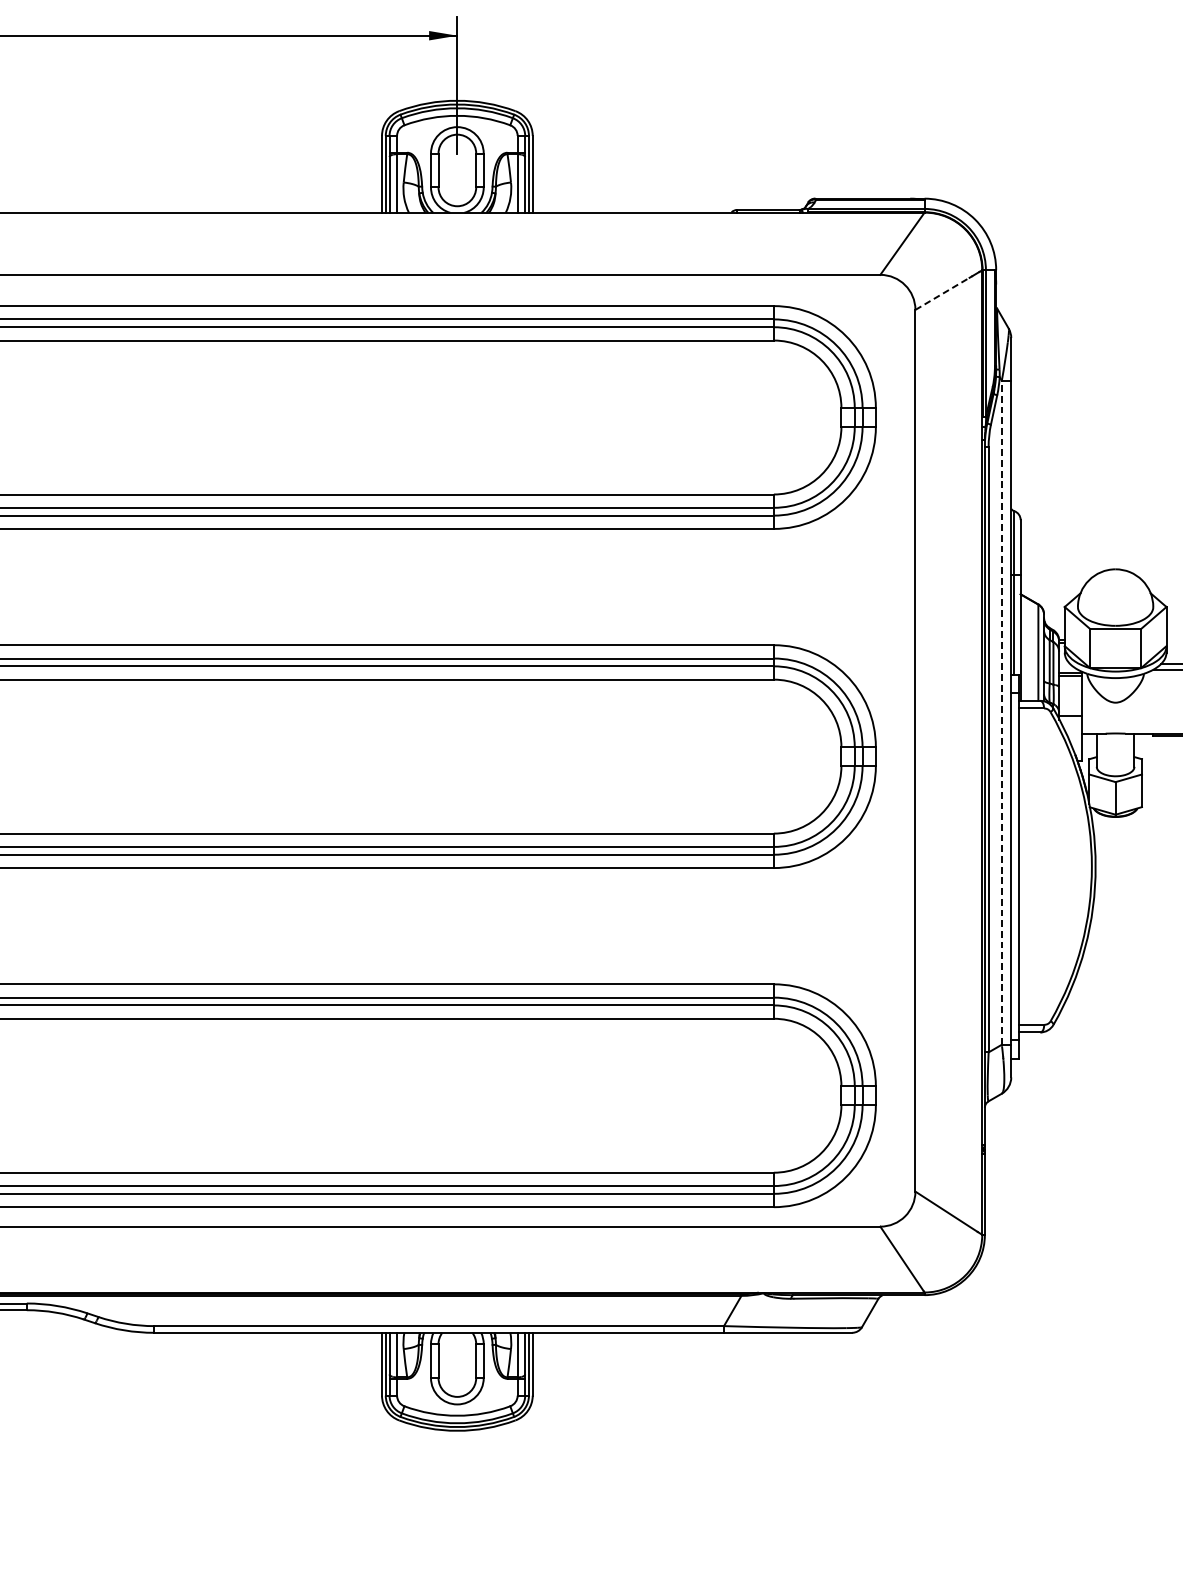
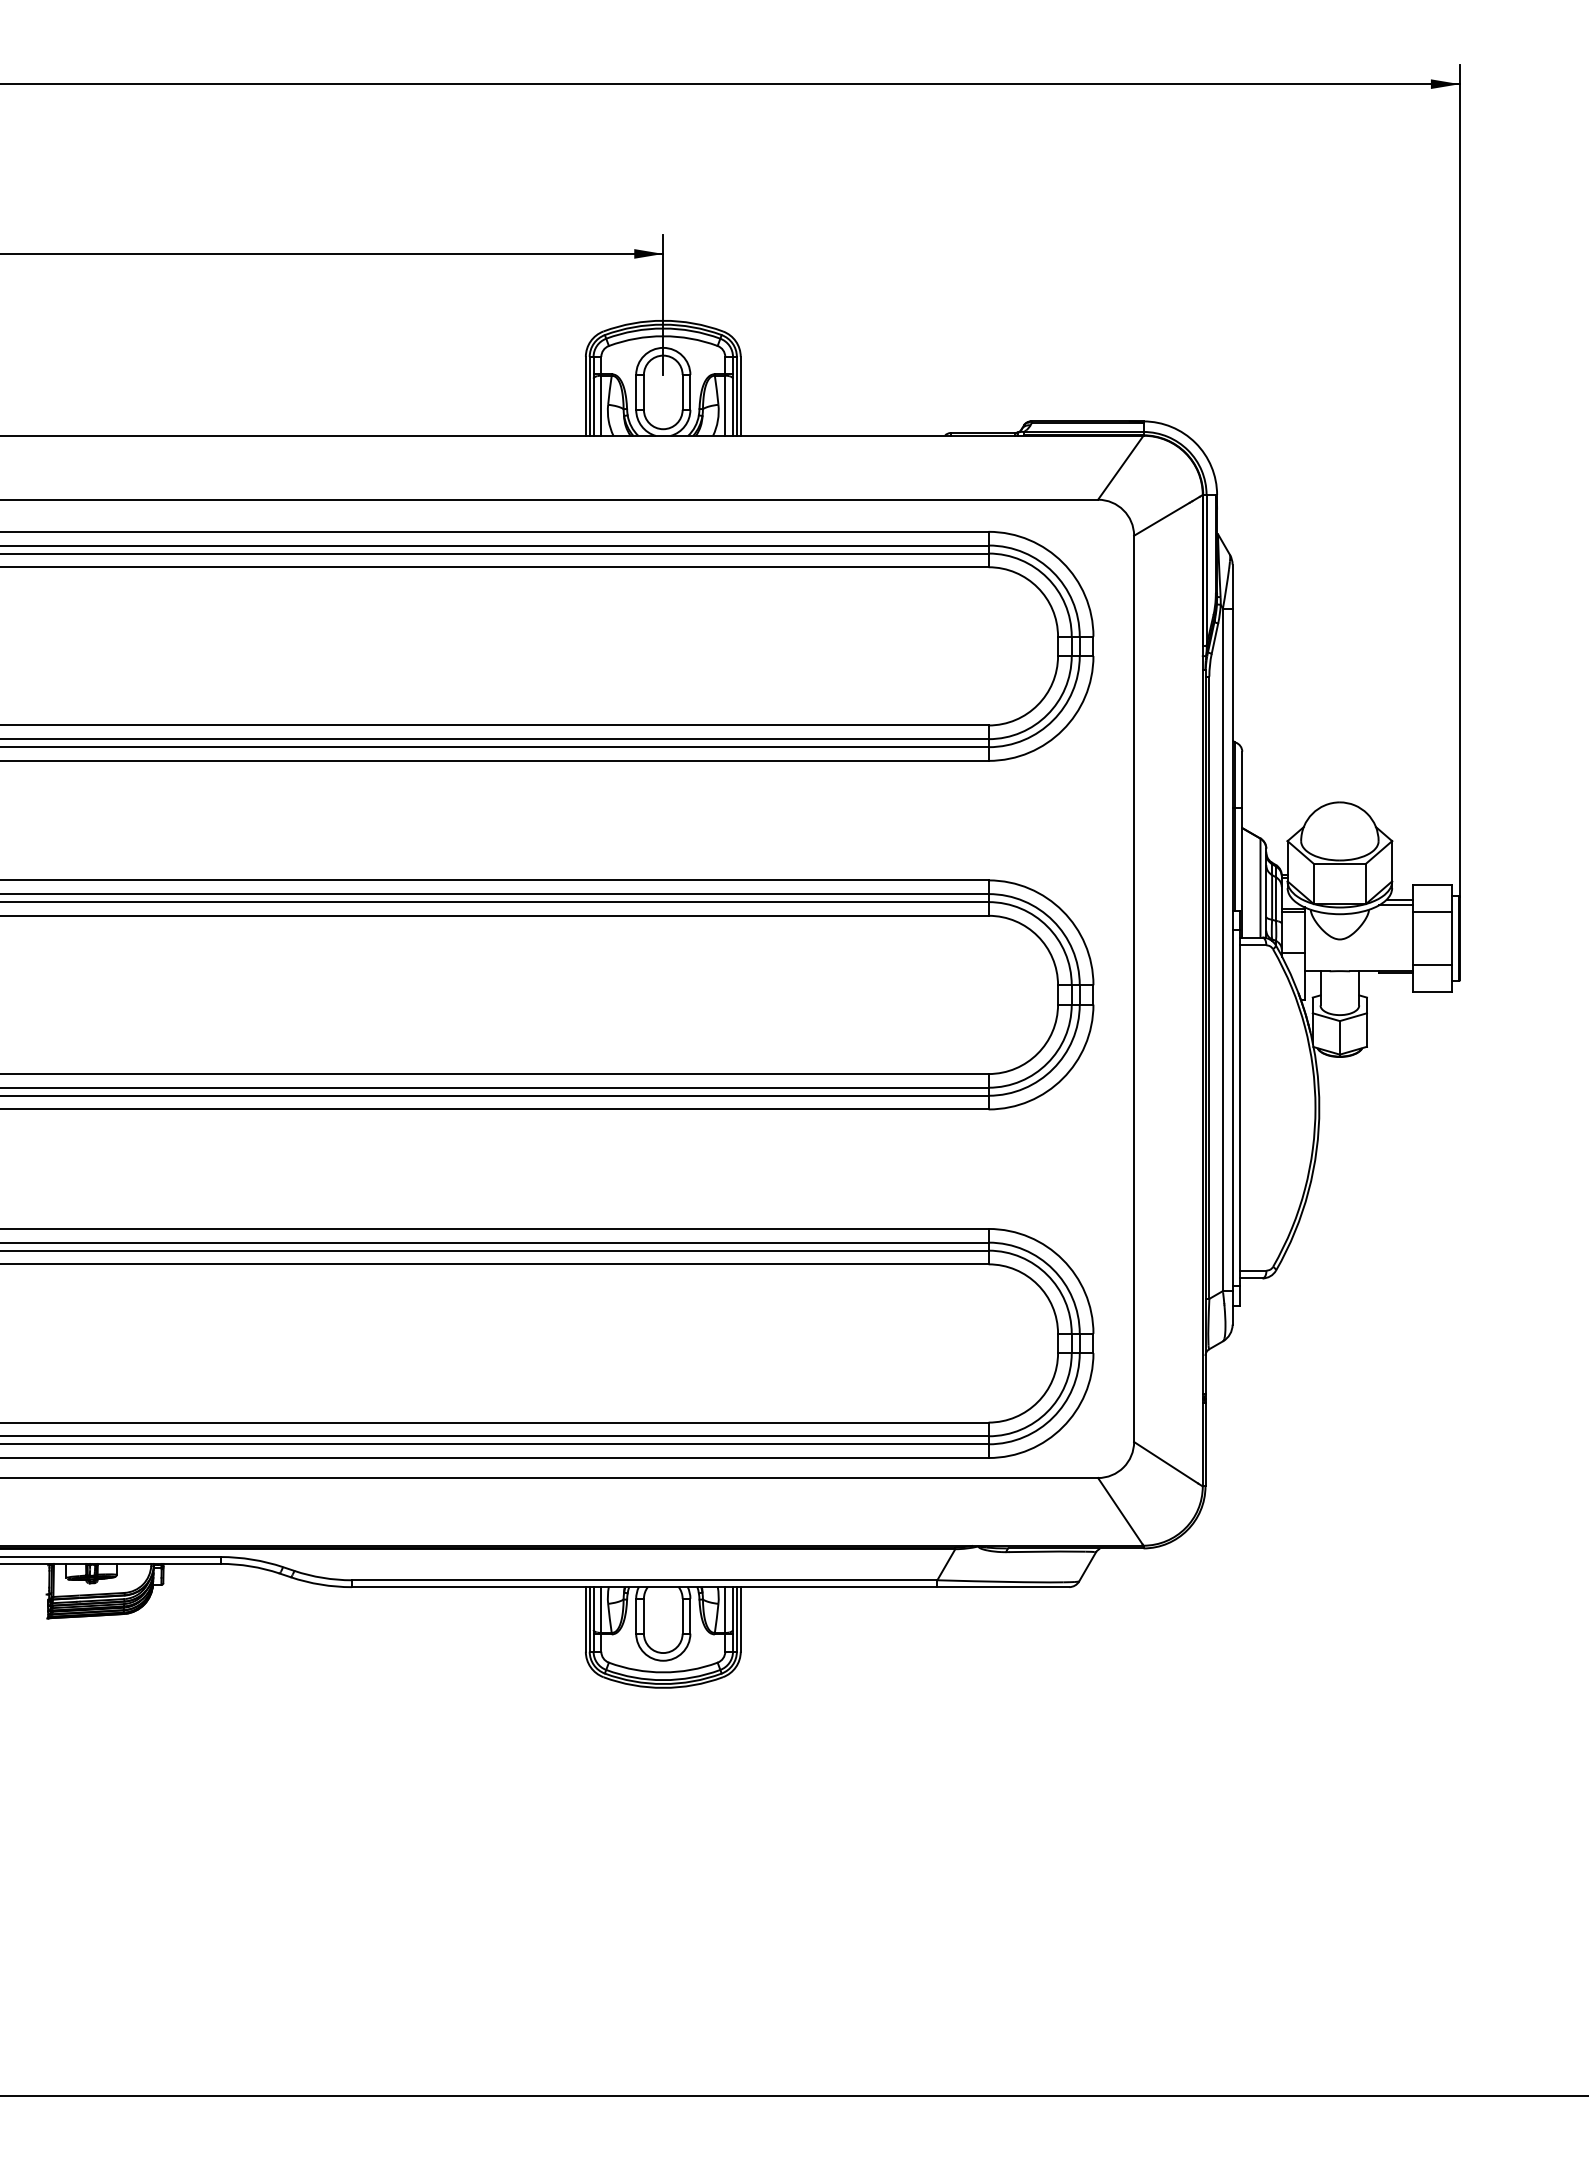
line: (943, 294) -> (1162, 519), dashed -> solid
line: (1001, 712) -> (1222, 949), dashed -> solid

